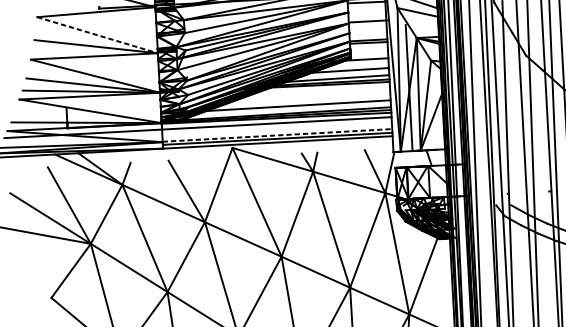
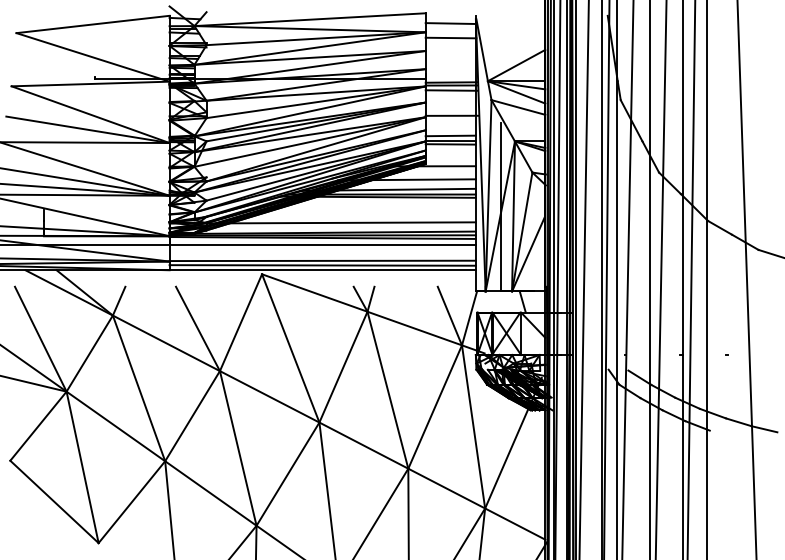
line: (97, 35) -> (90, 114), dashed -> solid
line: (368, 36) -> (450, 135), added
line: (278, 135) -> (323, 260), dashed -> solid

